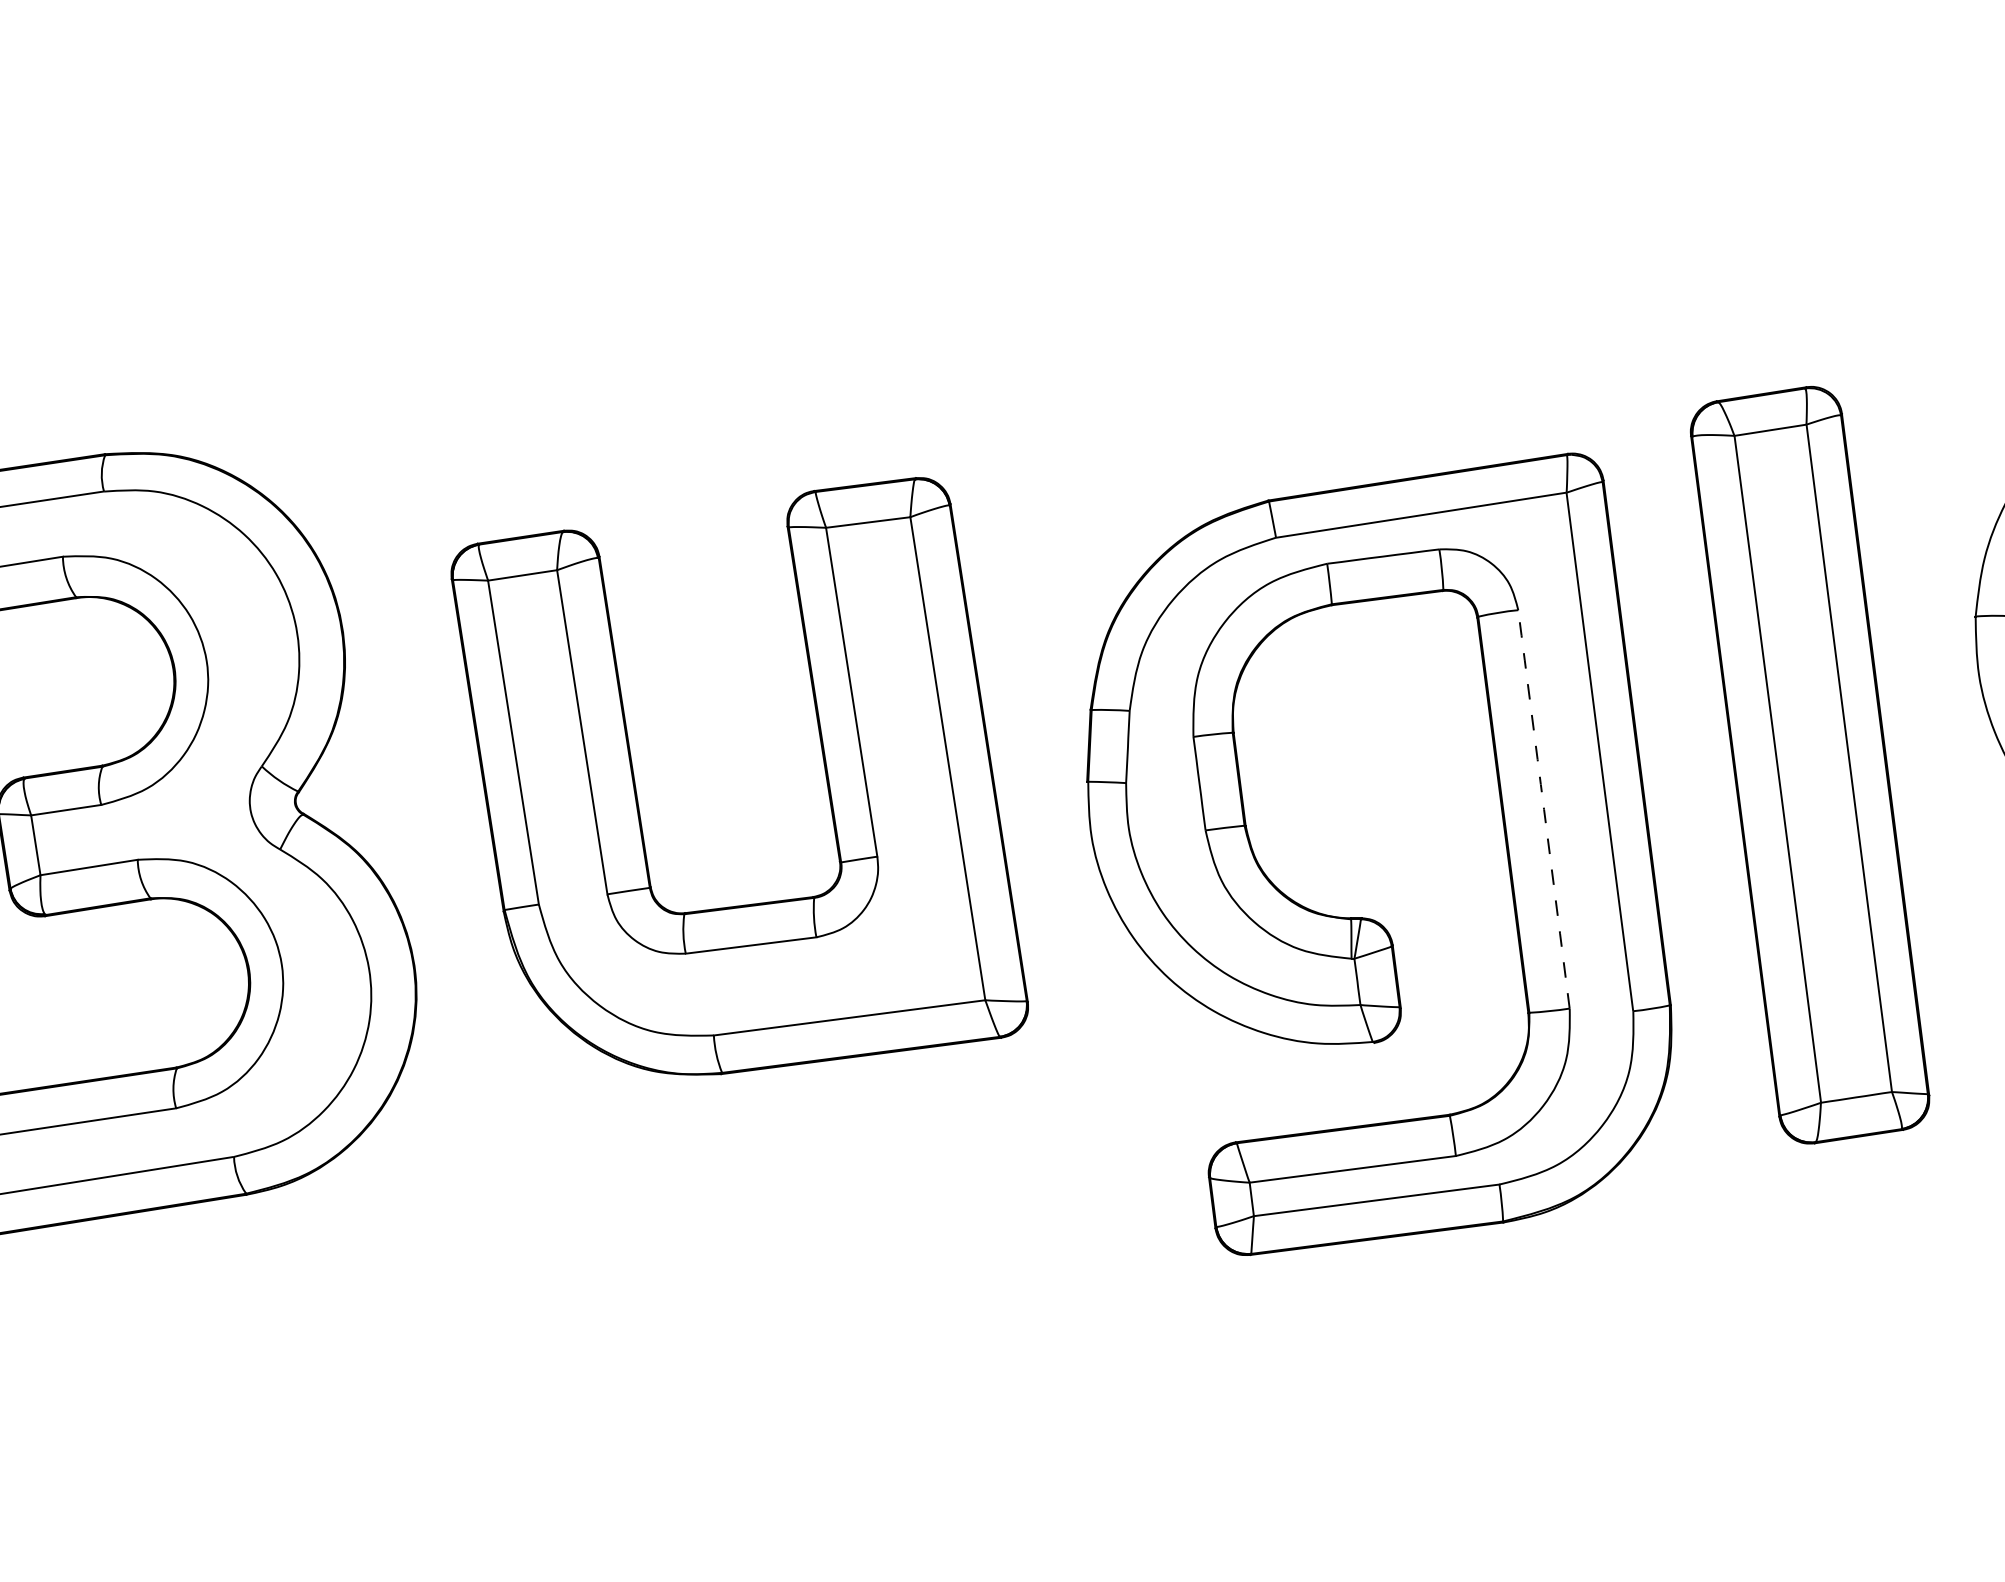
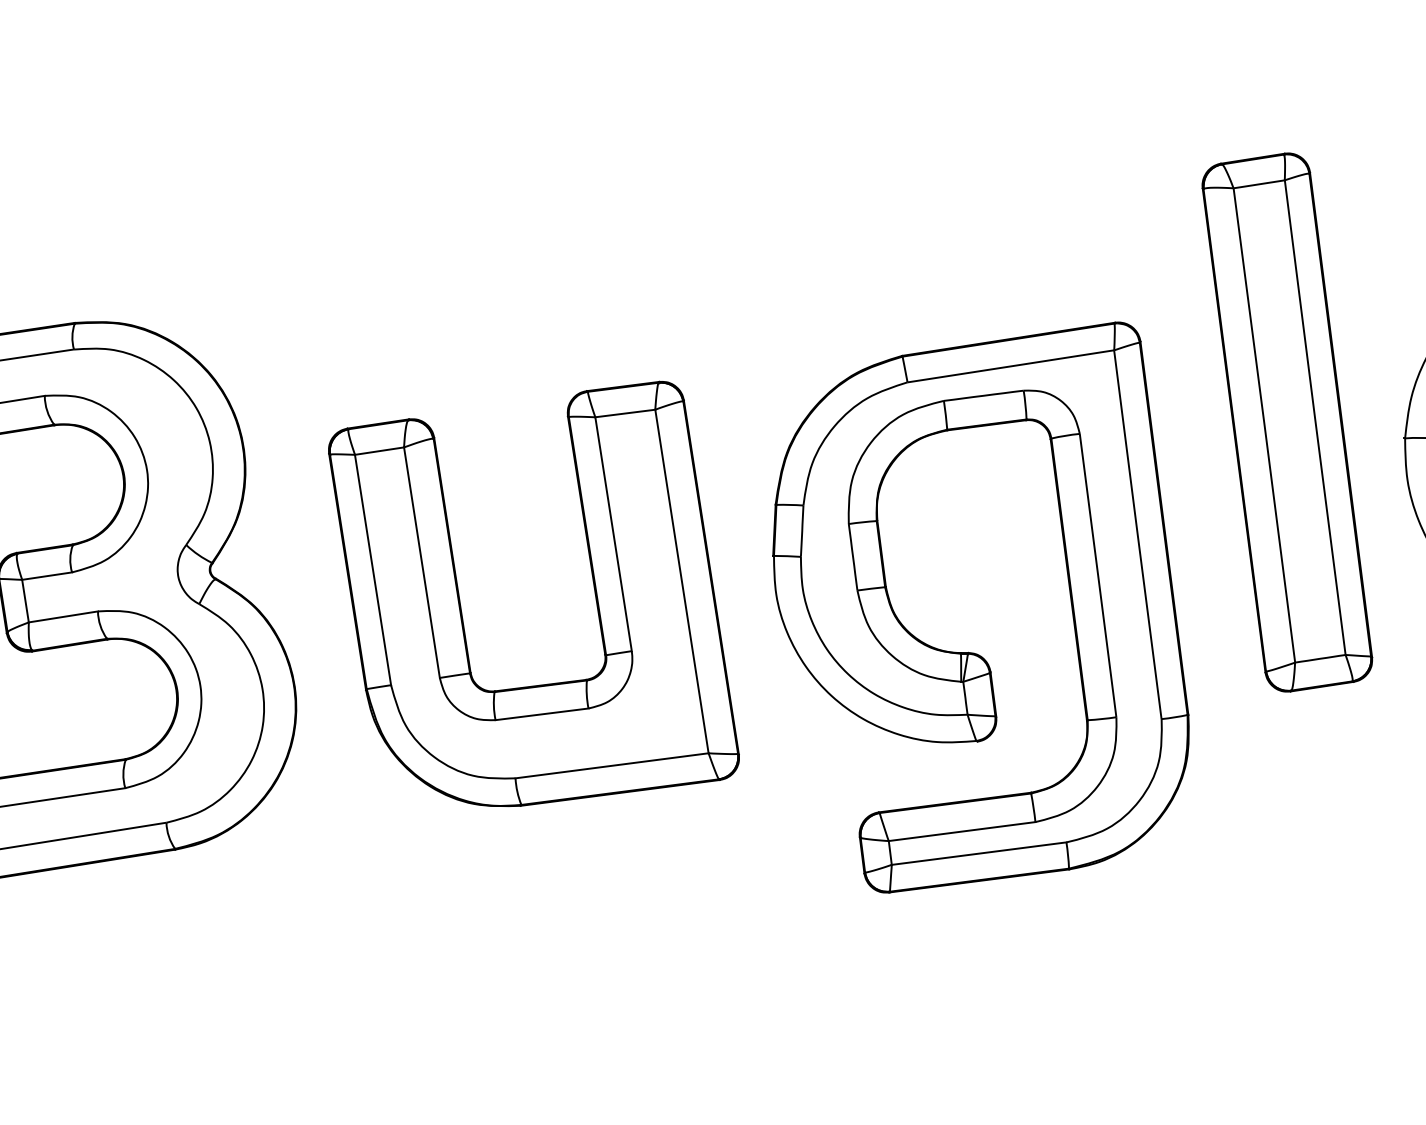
part: (823, 764) -> (593, 585), moved
part: (1810, 765) -> (1287, 422), moved
arc: (1544, 809) -> (1098, 575), dashed -> solid

